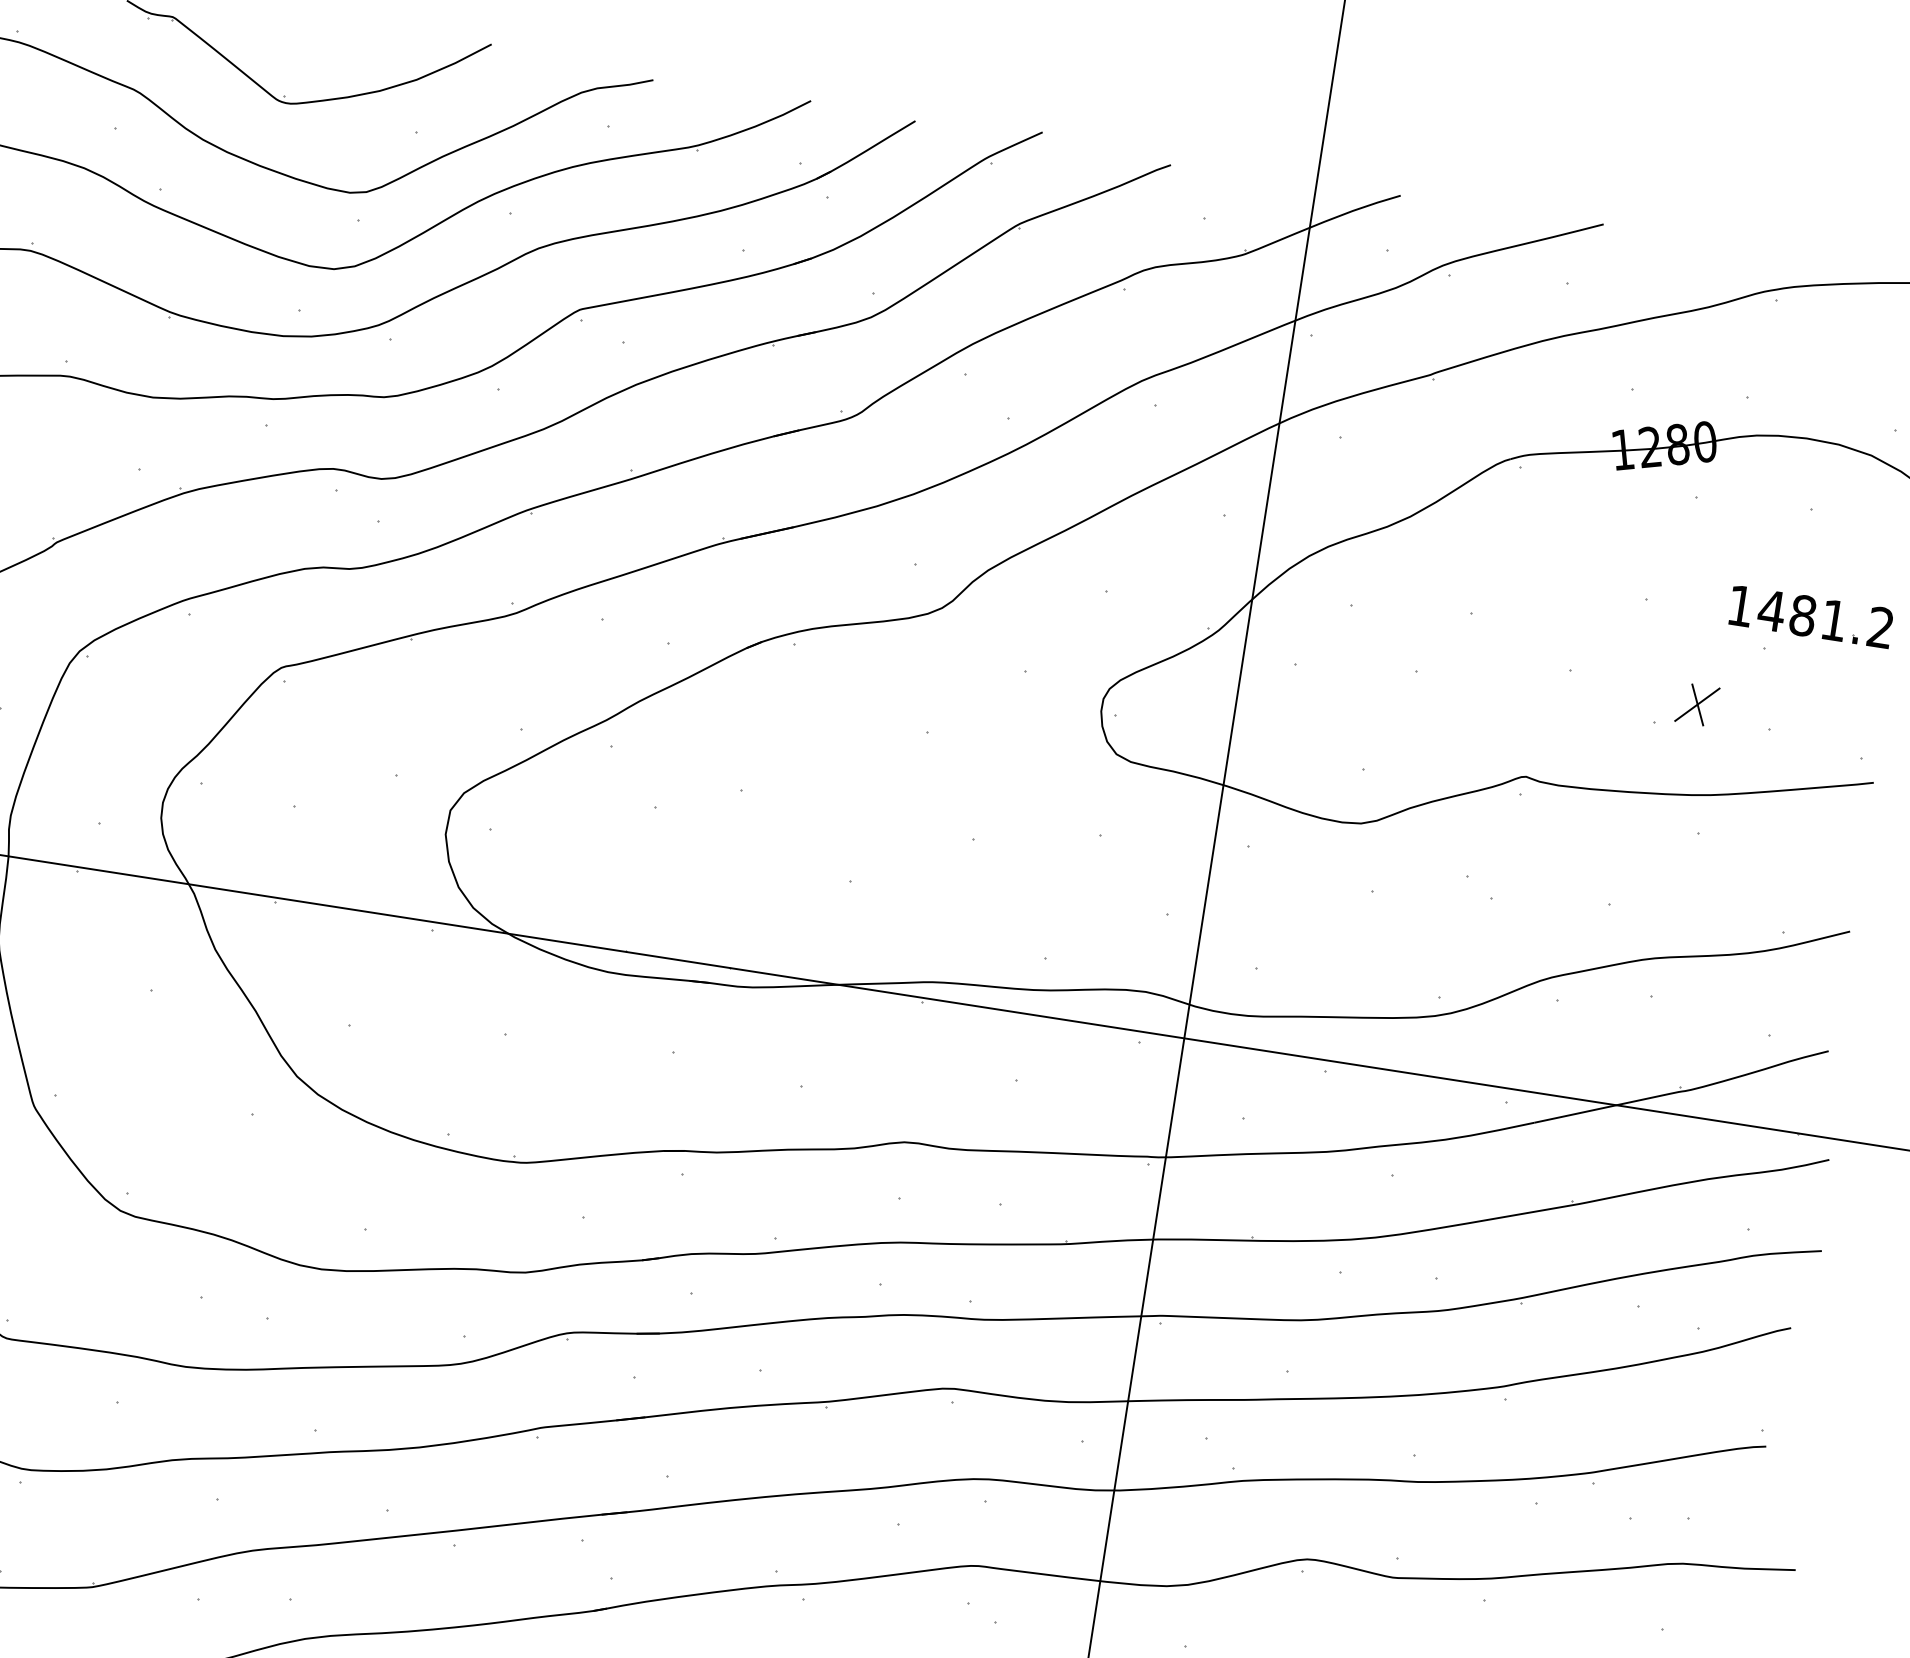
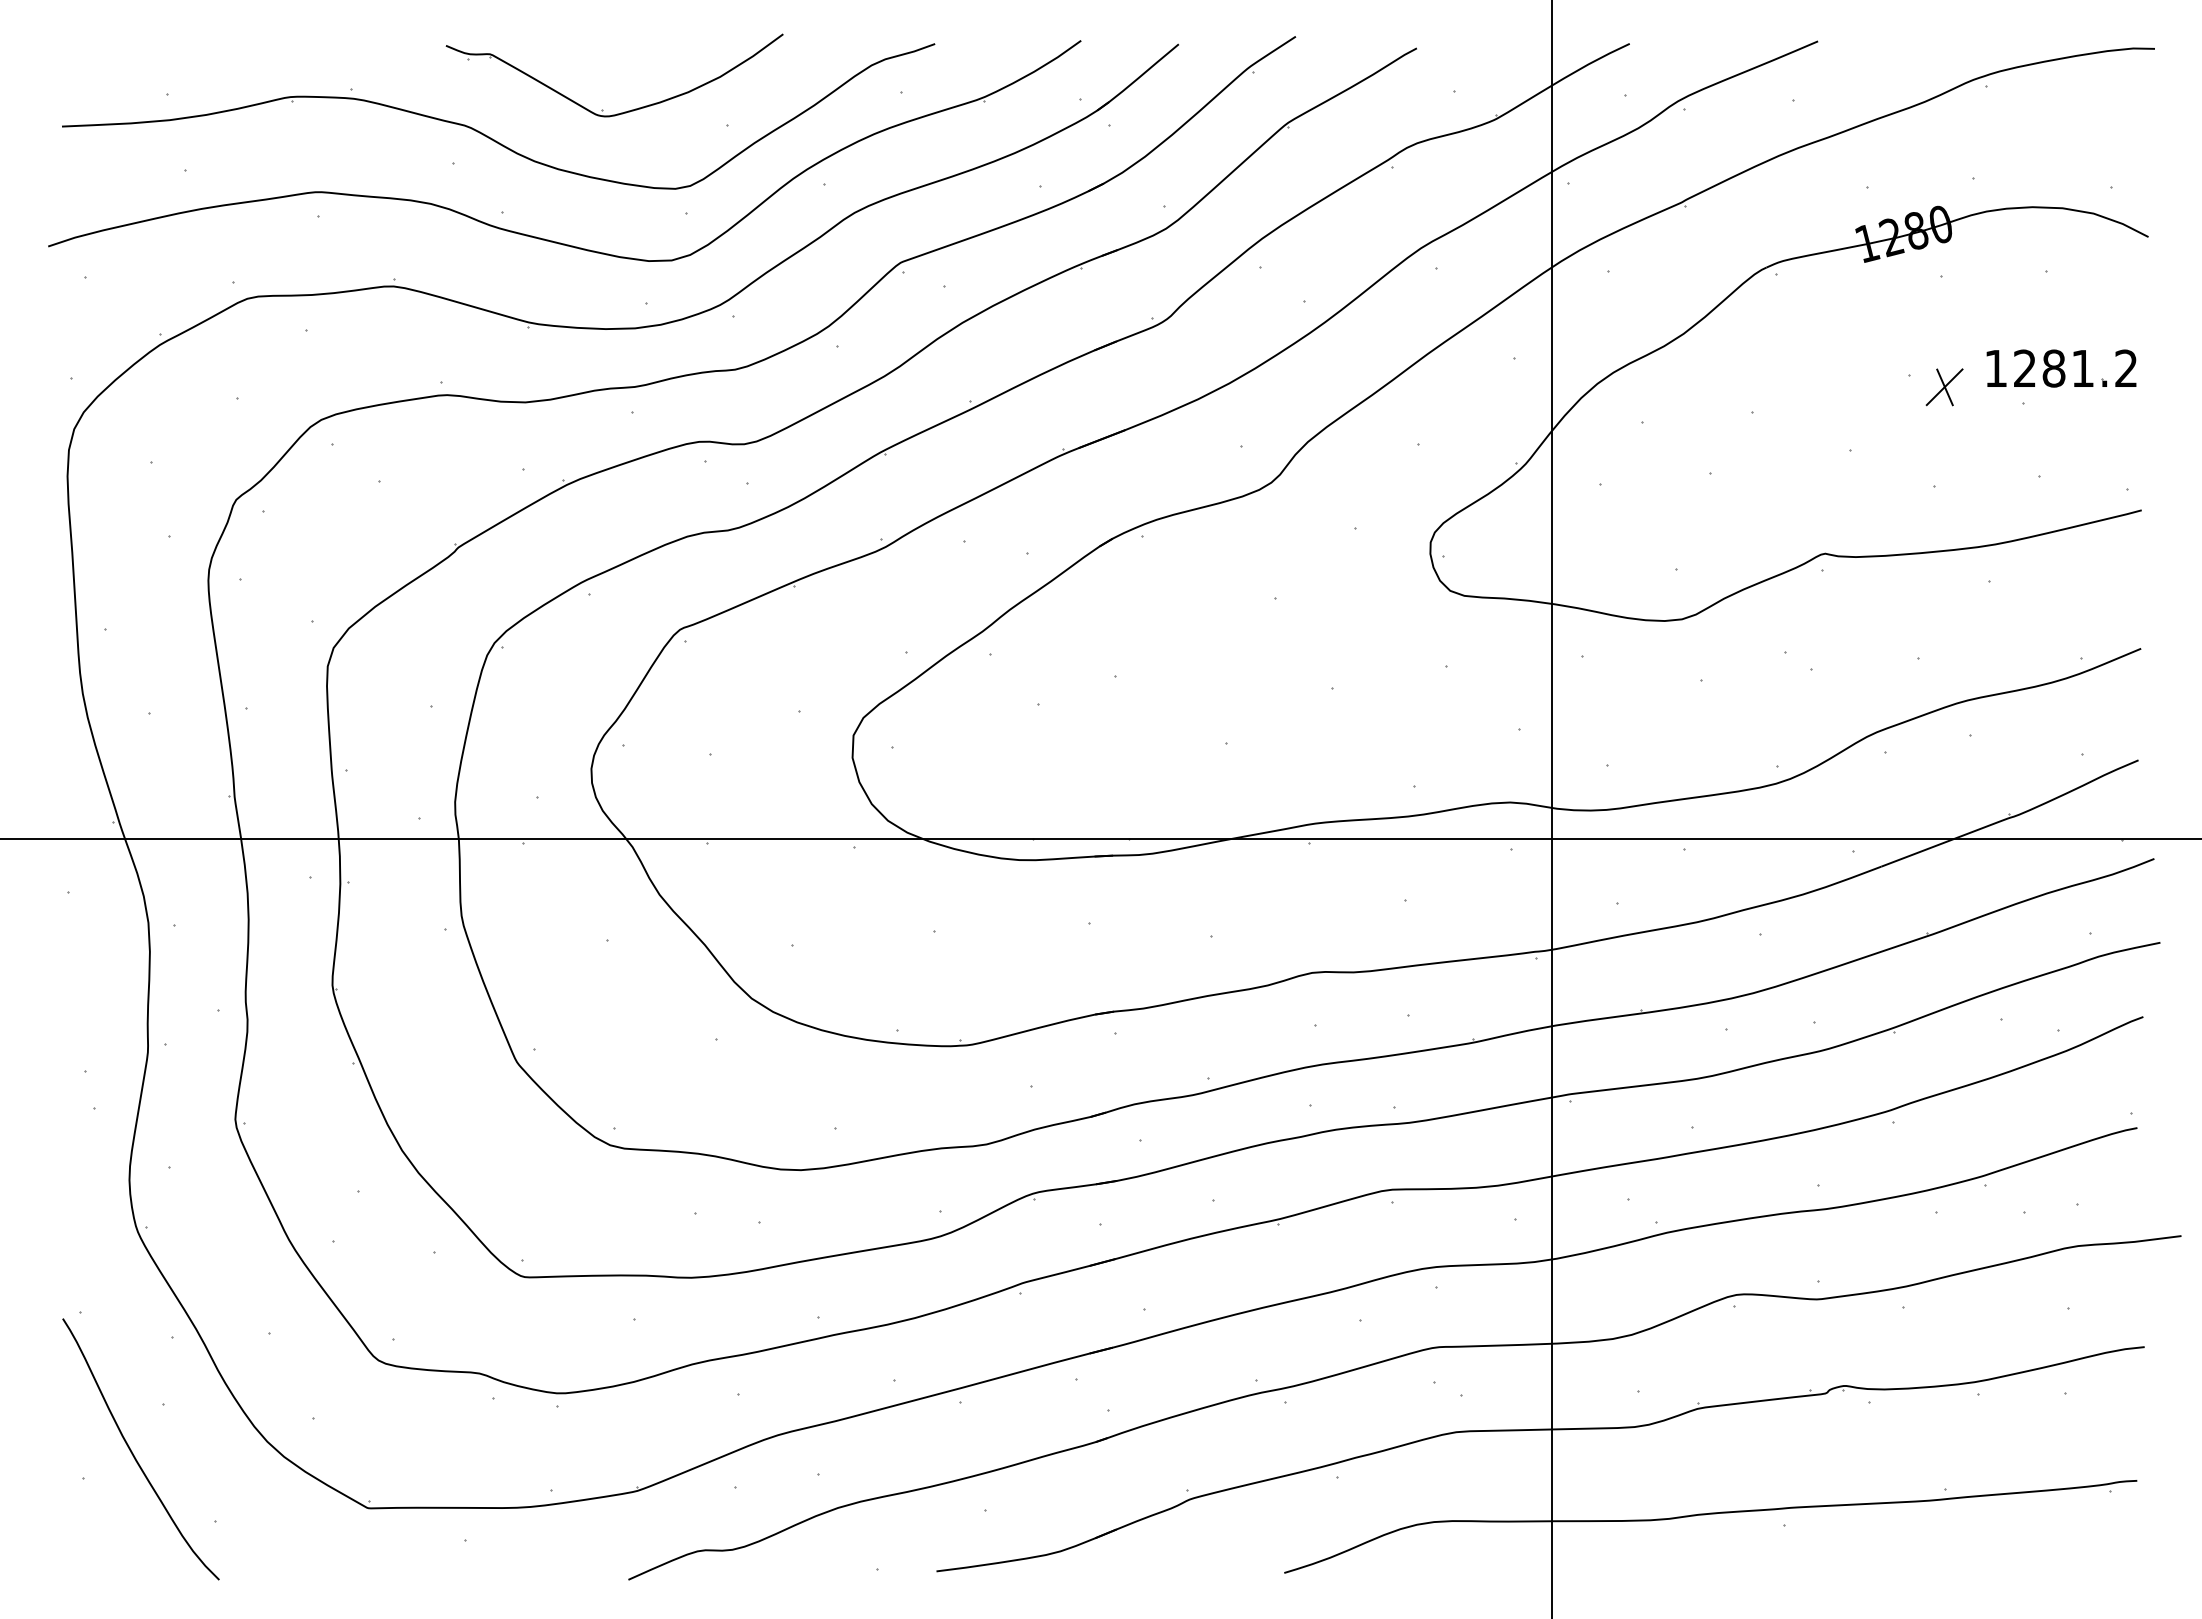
text: (1772, 609) -> (2025, 367), 1481.2 -> 1281.2
part: (1697, 704) -> (1944, 387), moved

